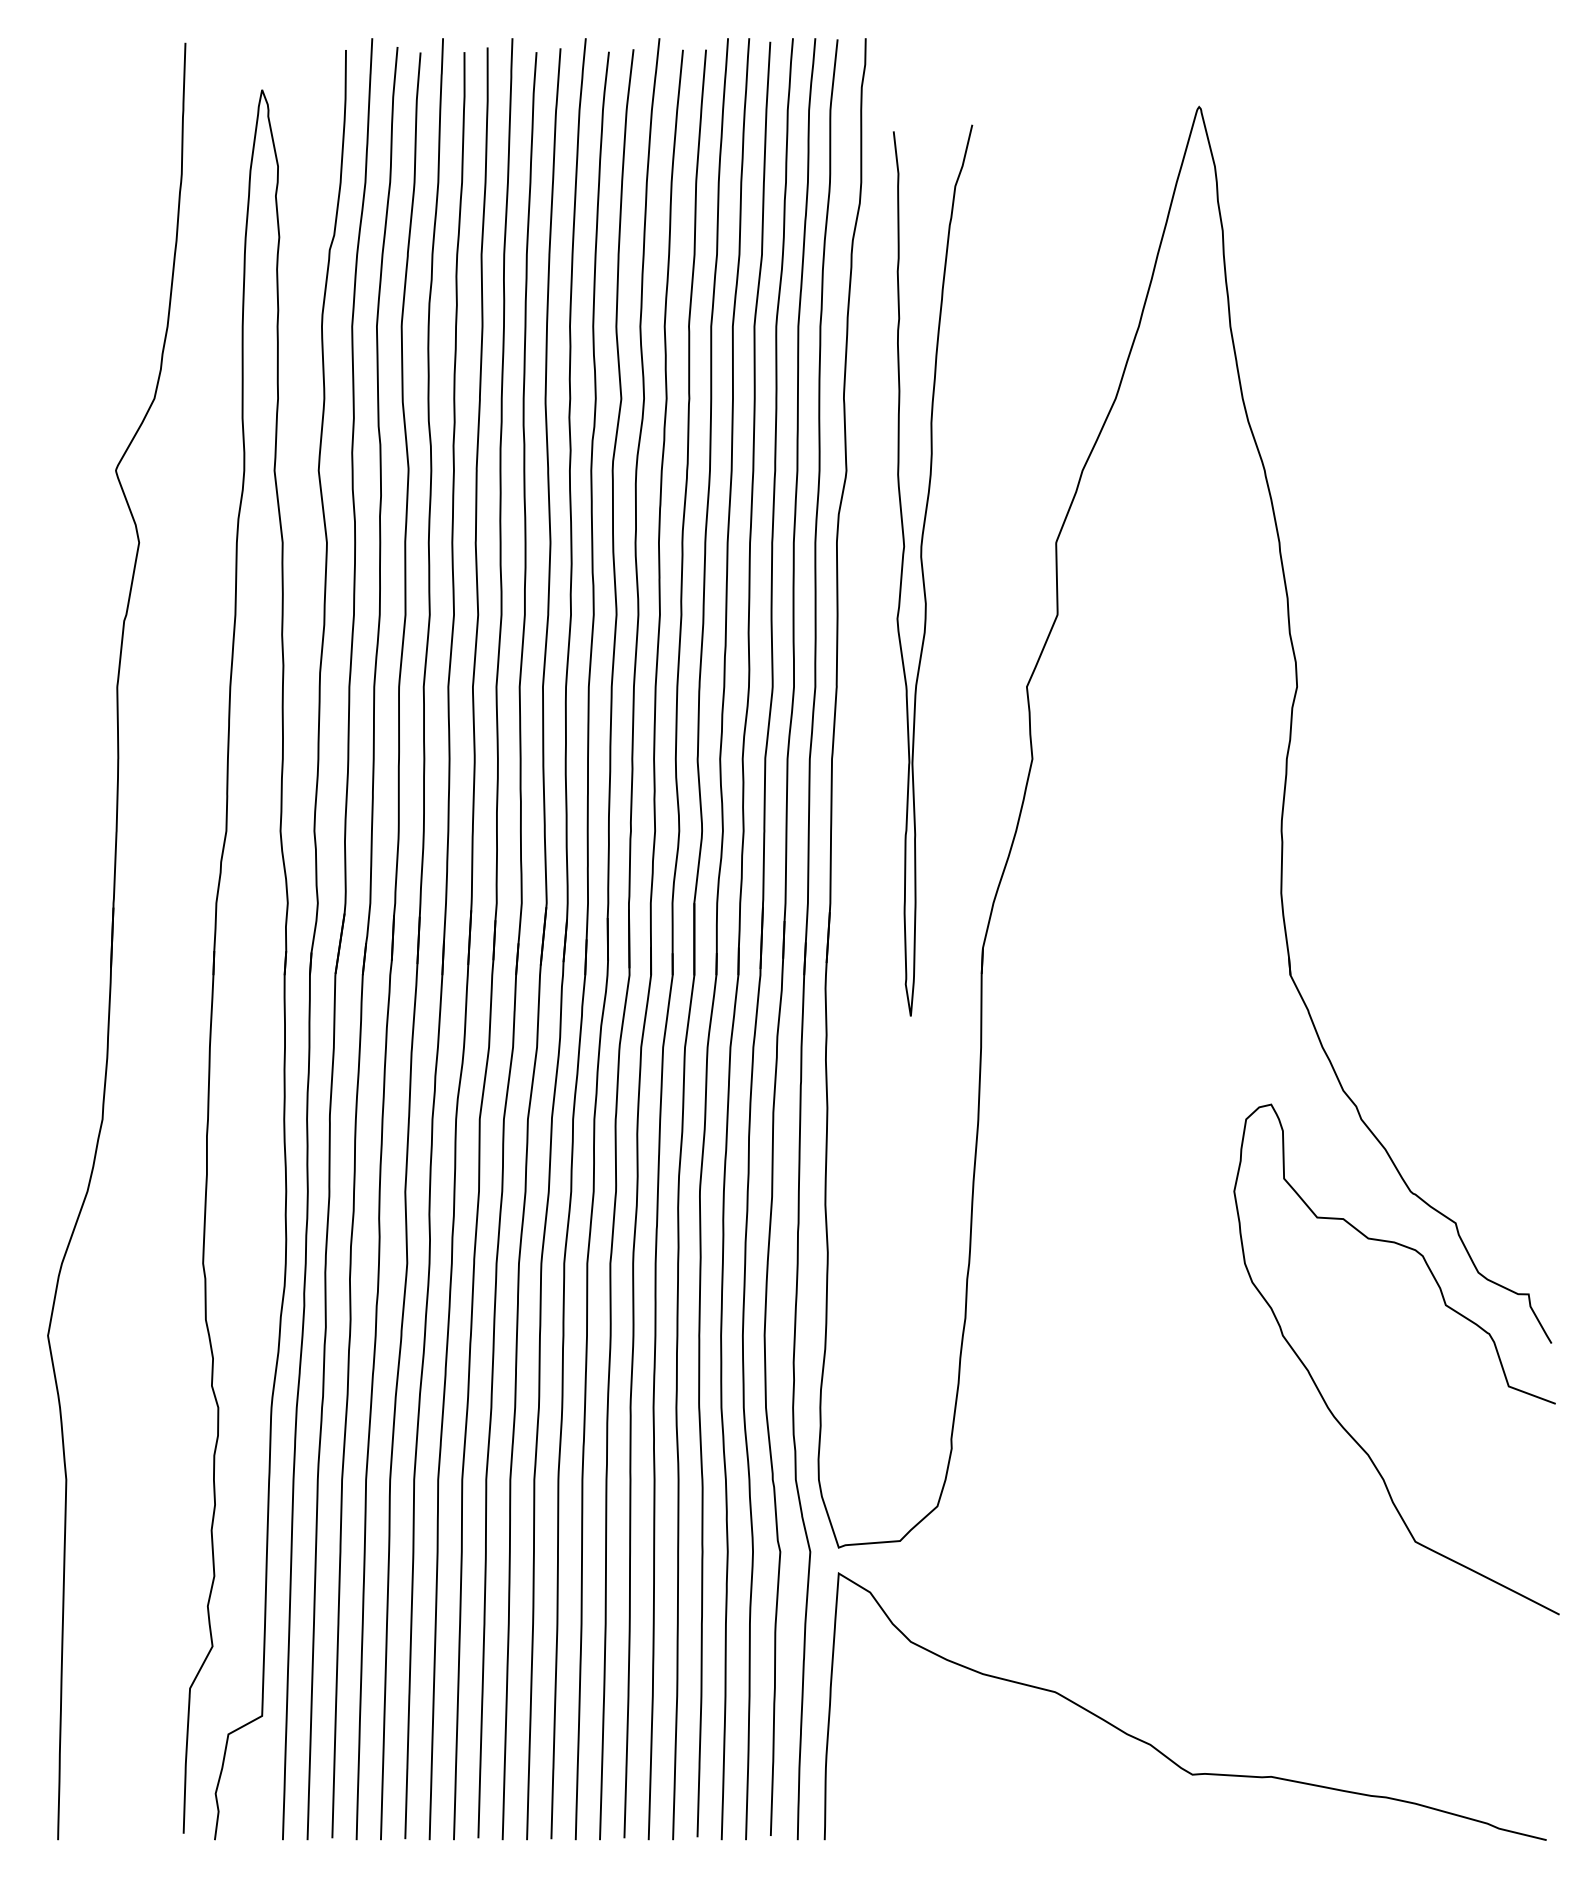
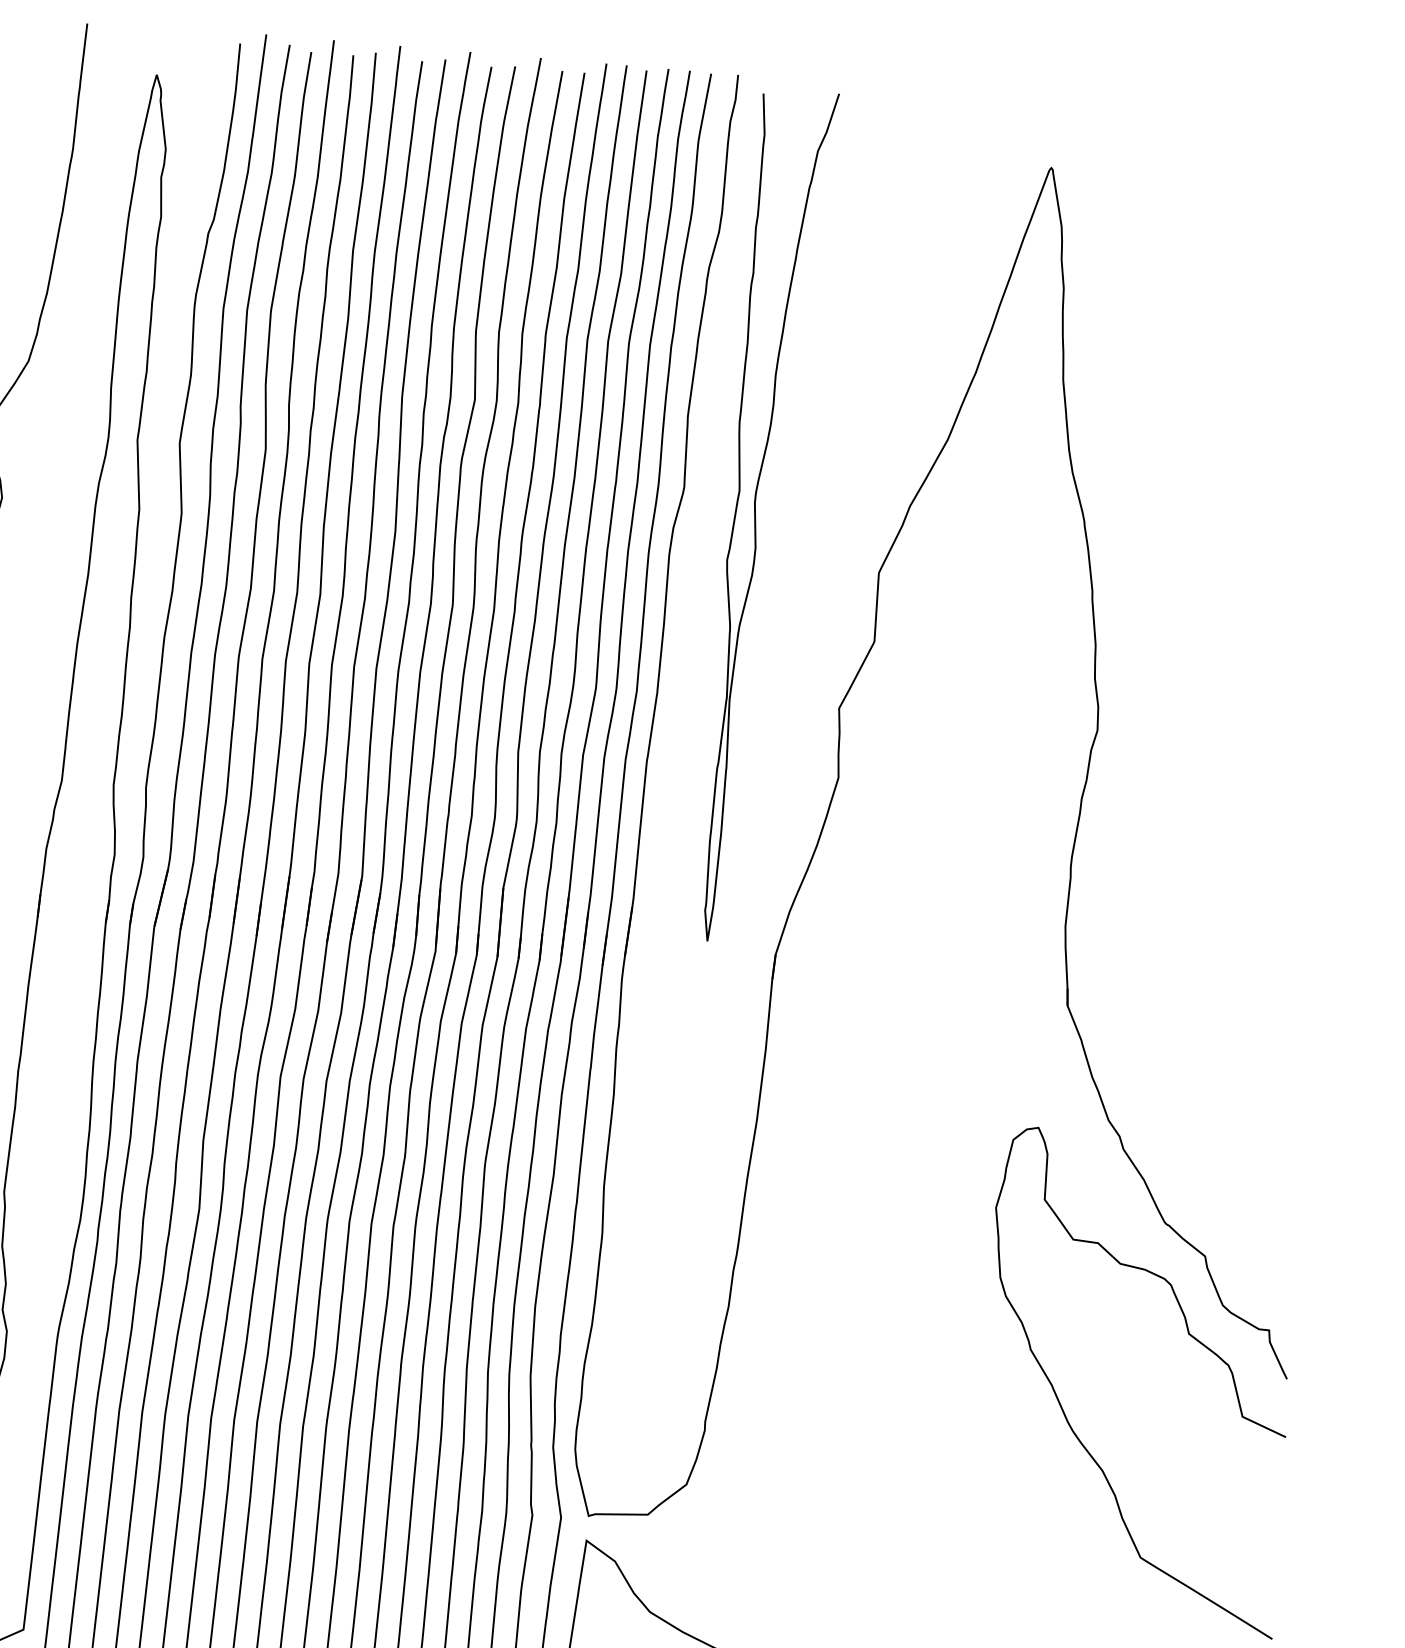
curve: (923, 570) -> (756, 515), moved

